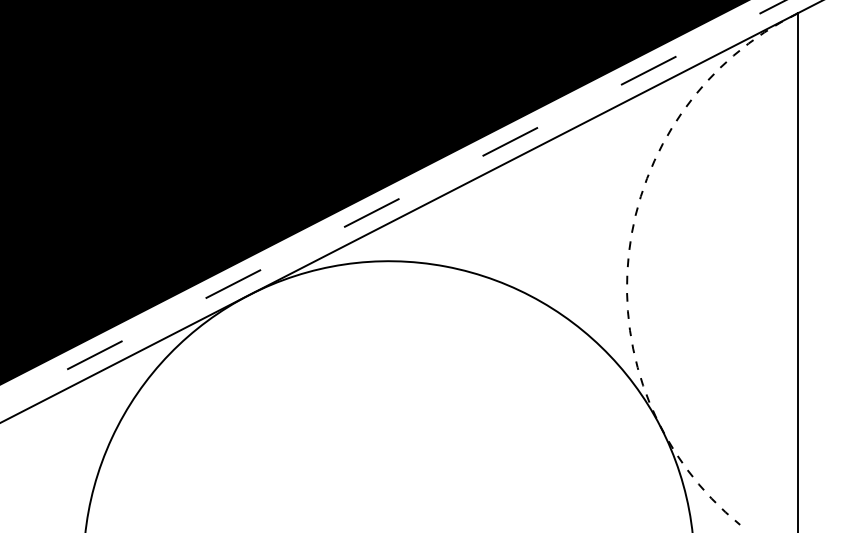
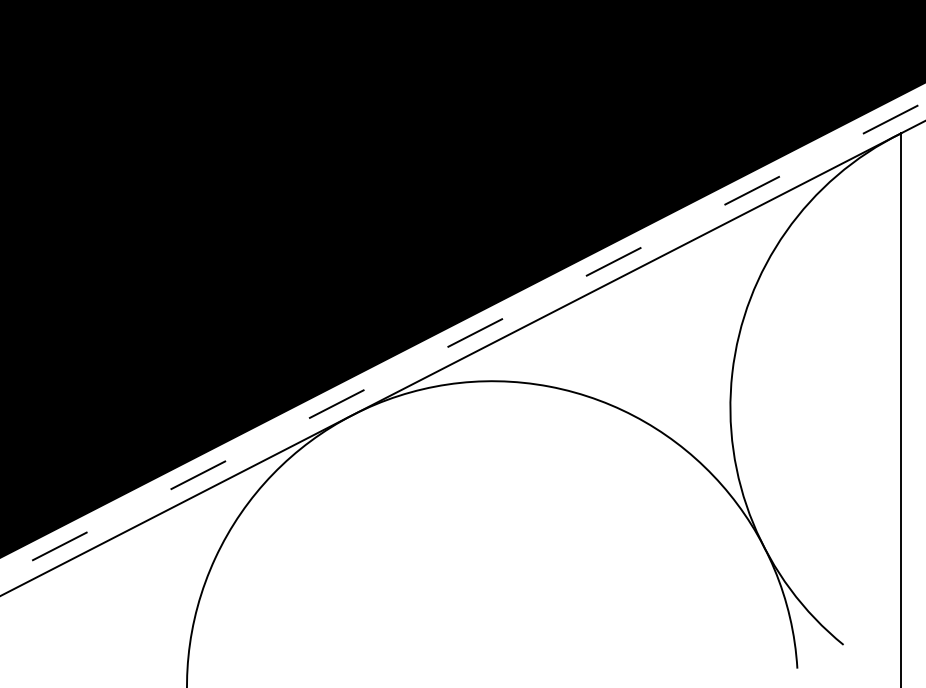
arc: (629, 253) -> (732, 373), dashed -> solid

